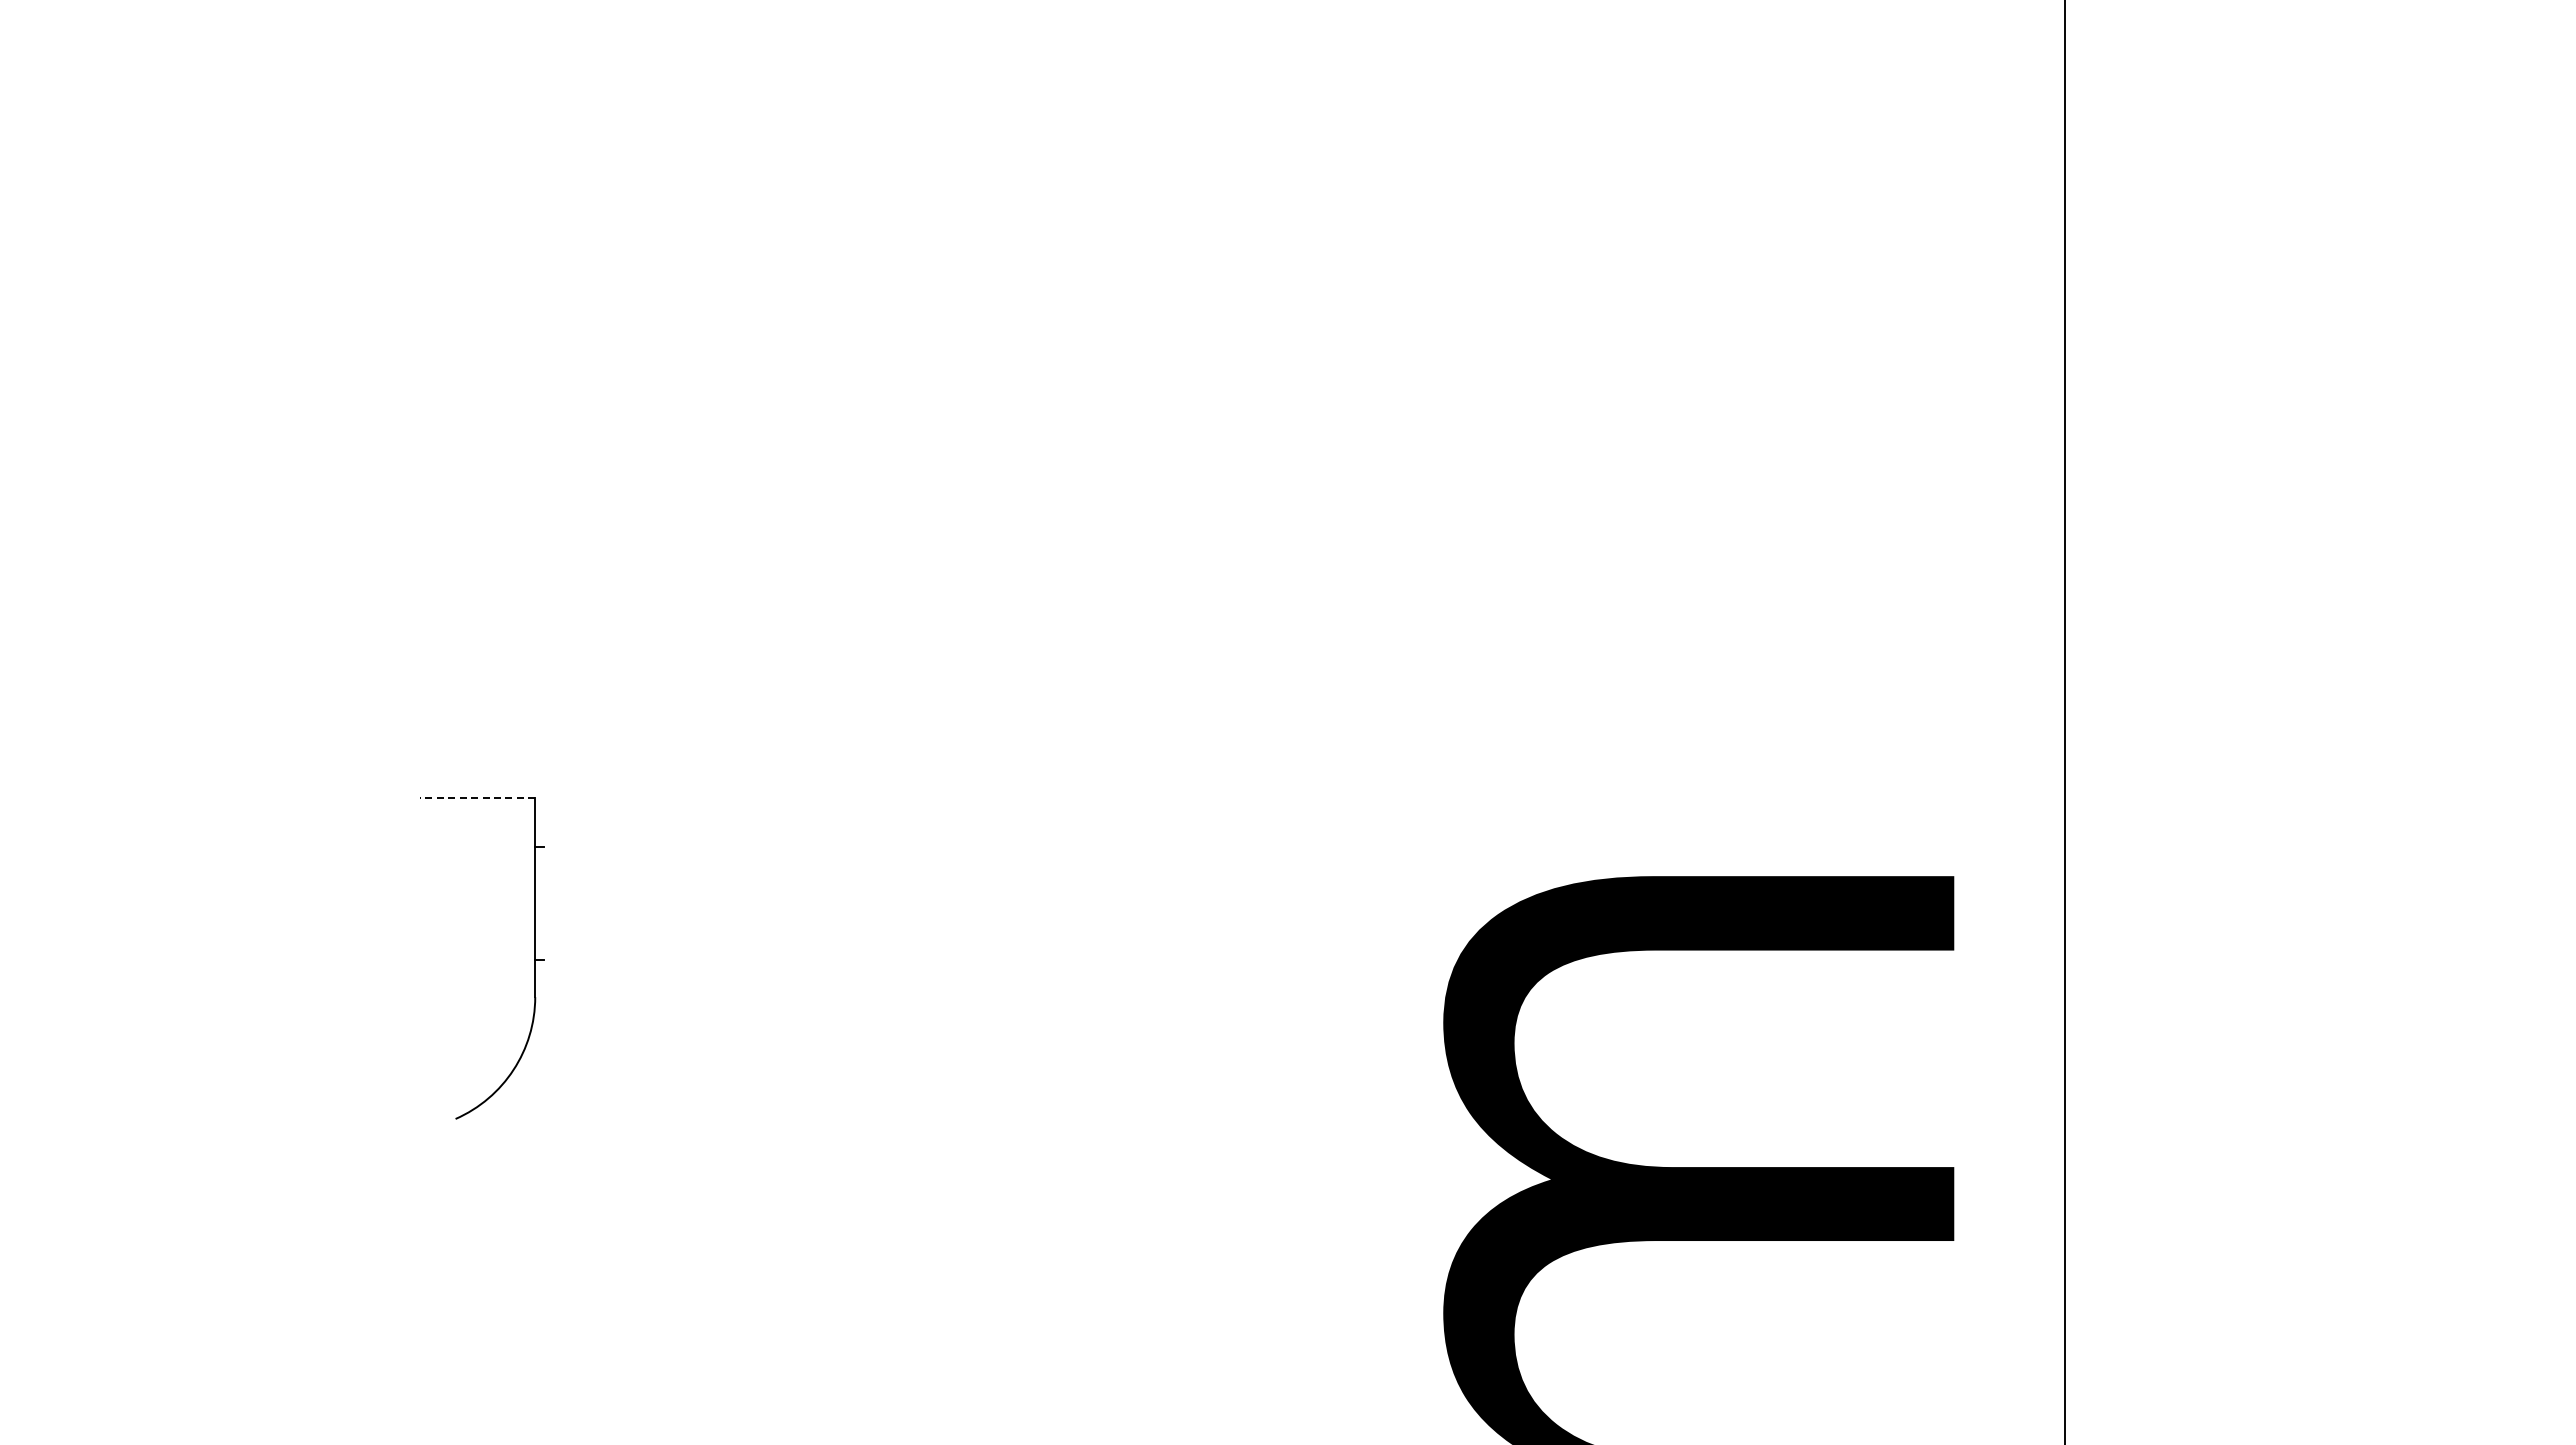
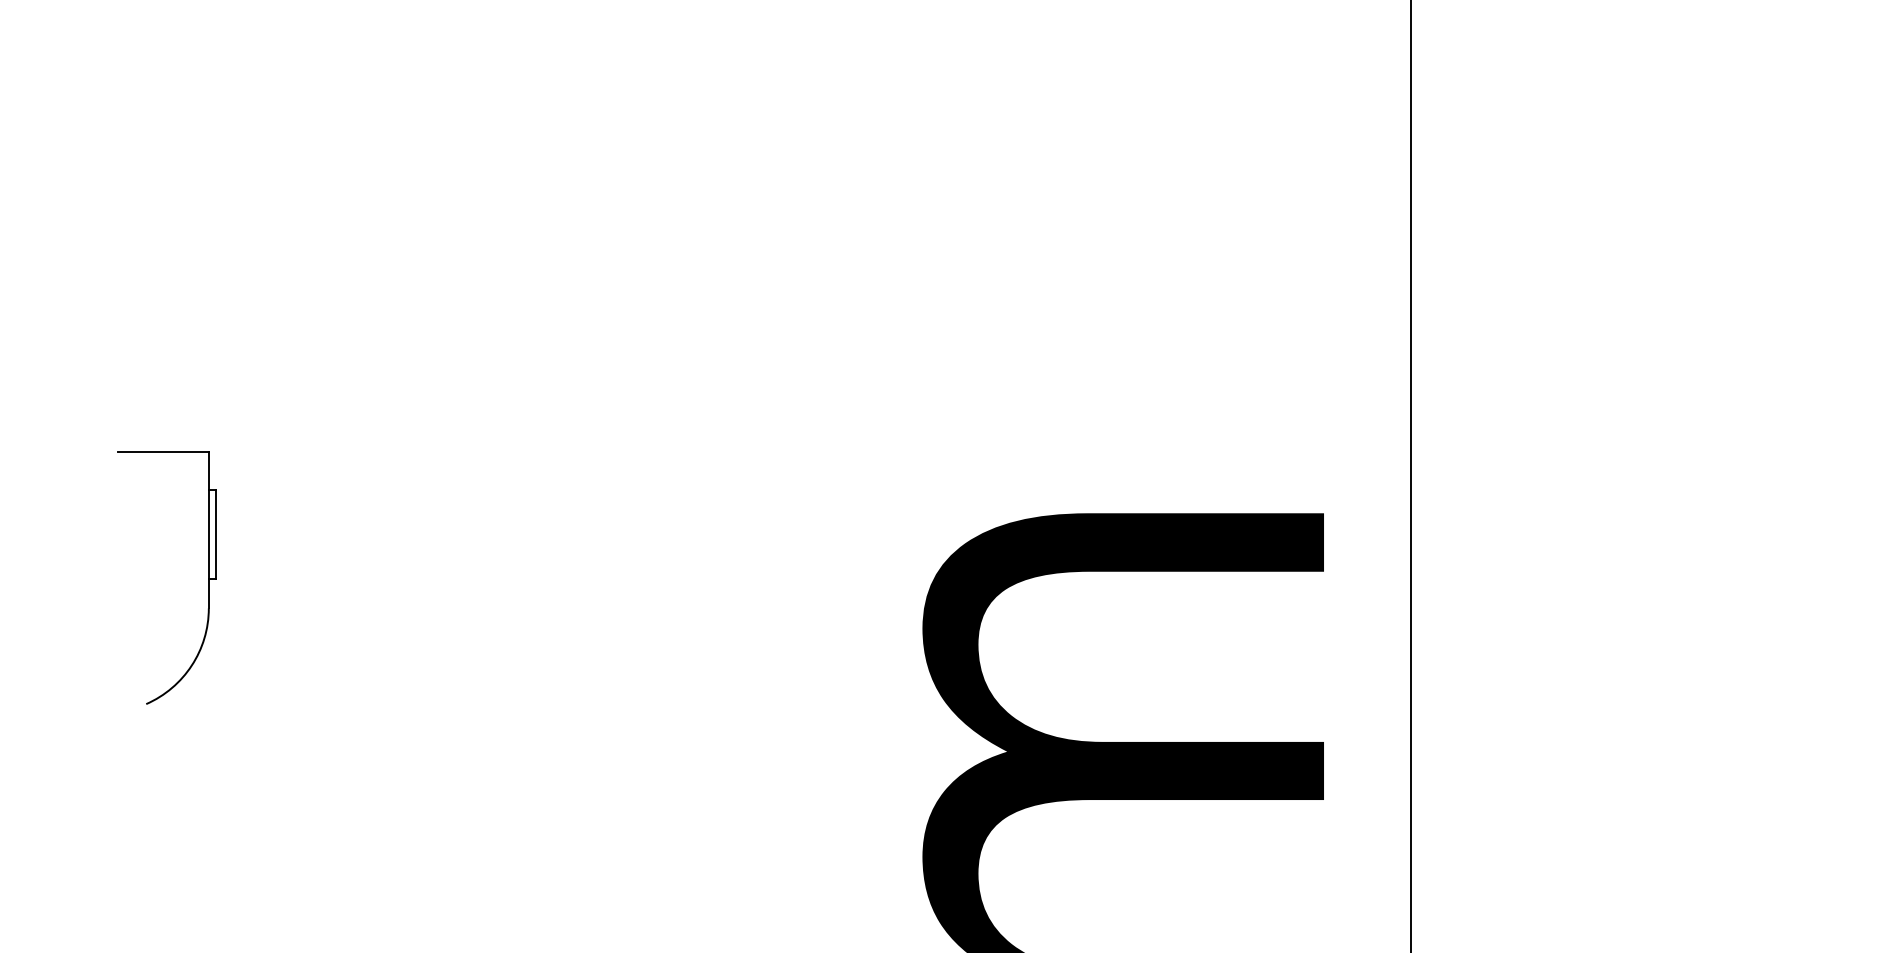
line: (477, 797) -> (163, 451), dashed -> solid
line: (544, 902) -> (216, 533), added

